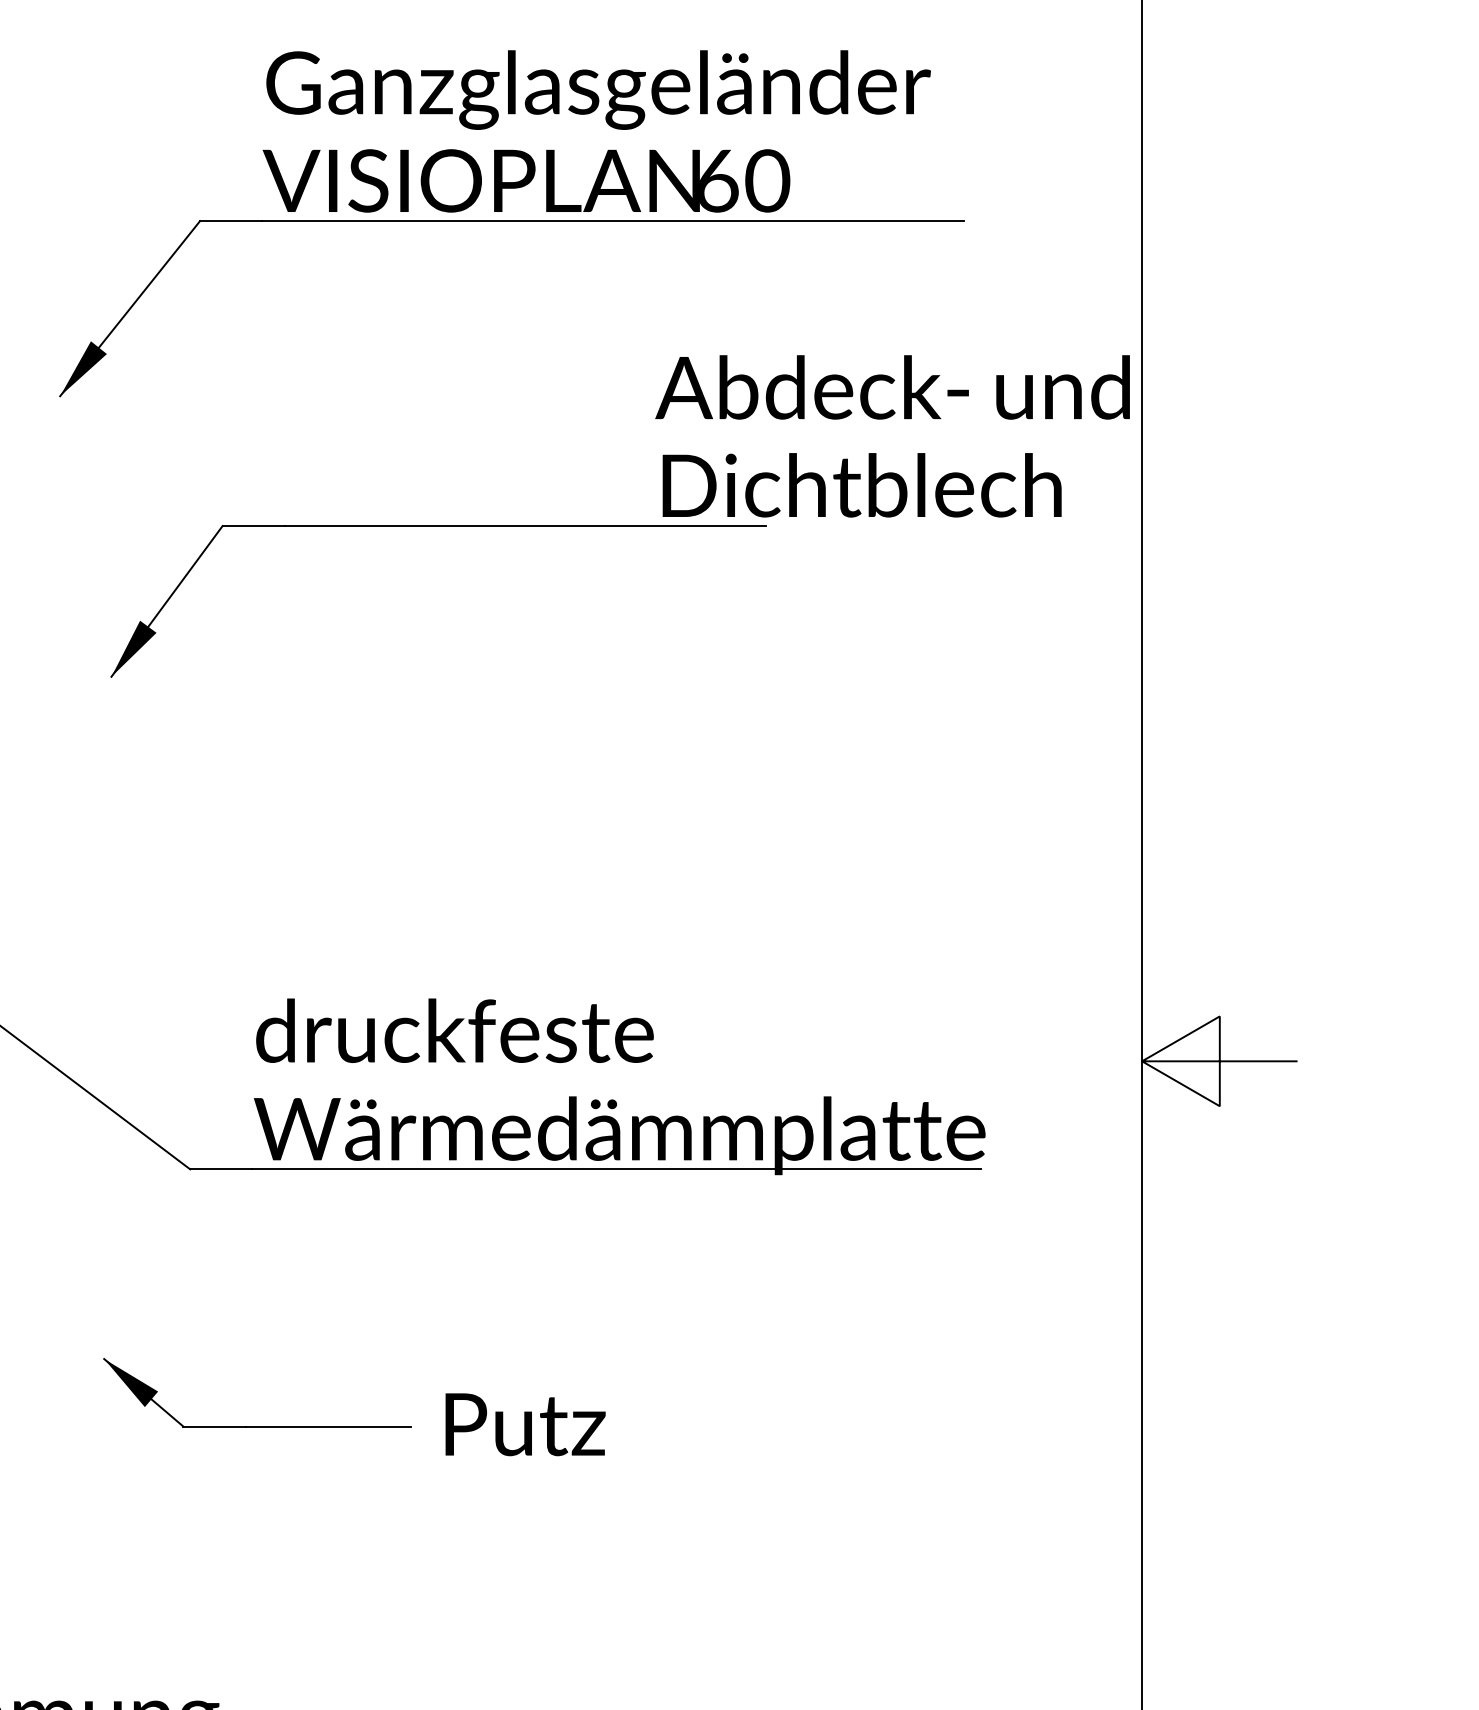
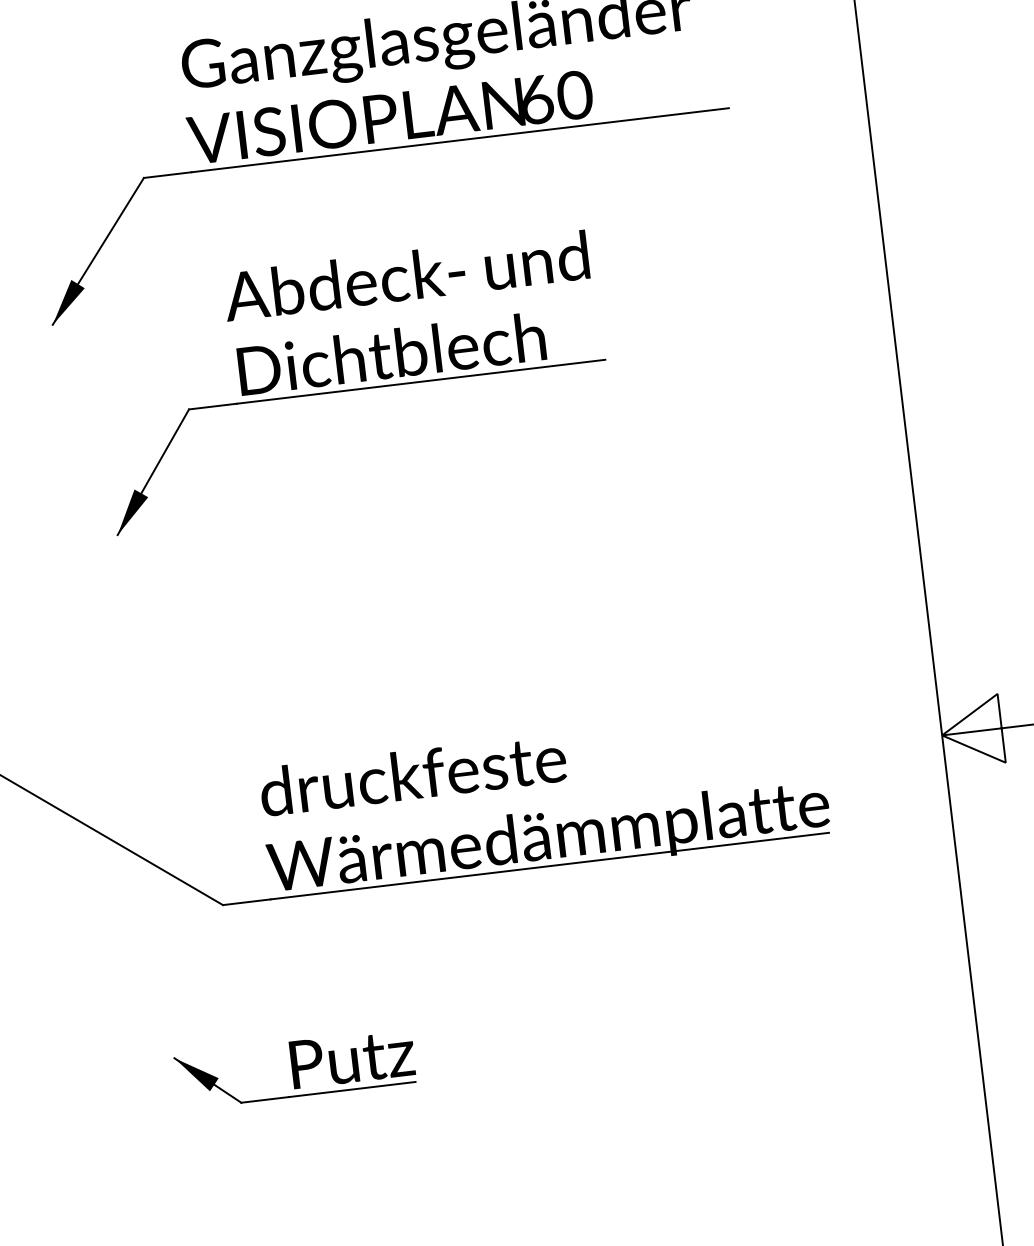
text: (892, 436) -> (410, 313), moved
text: (525, 1424) -> (352, 1058), moved

